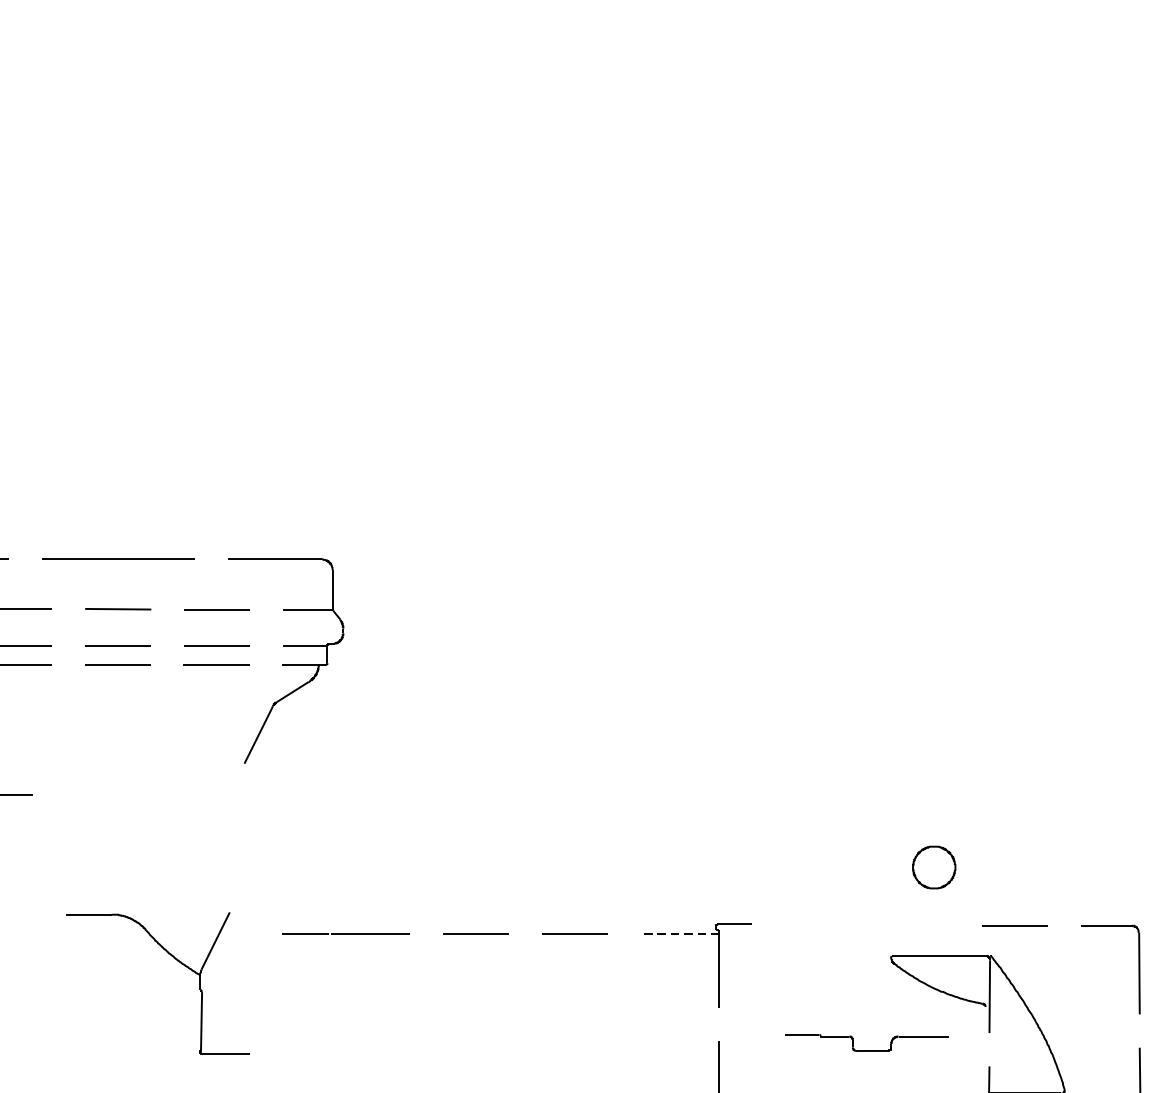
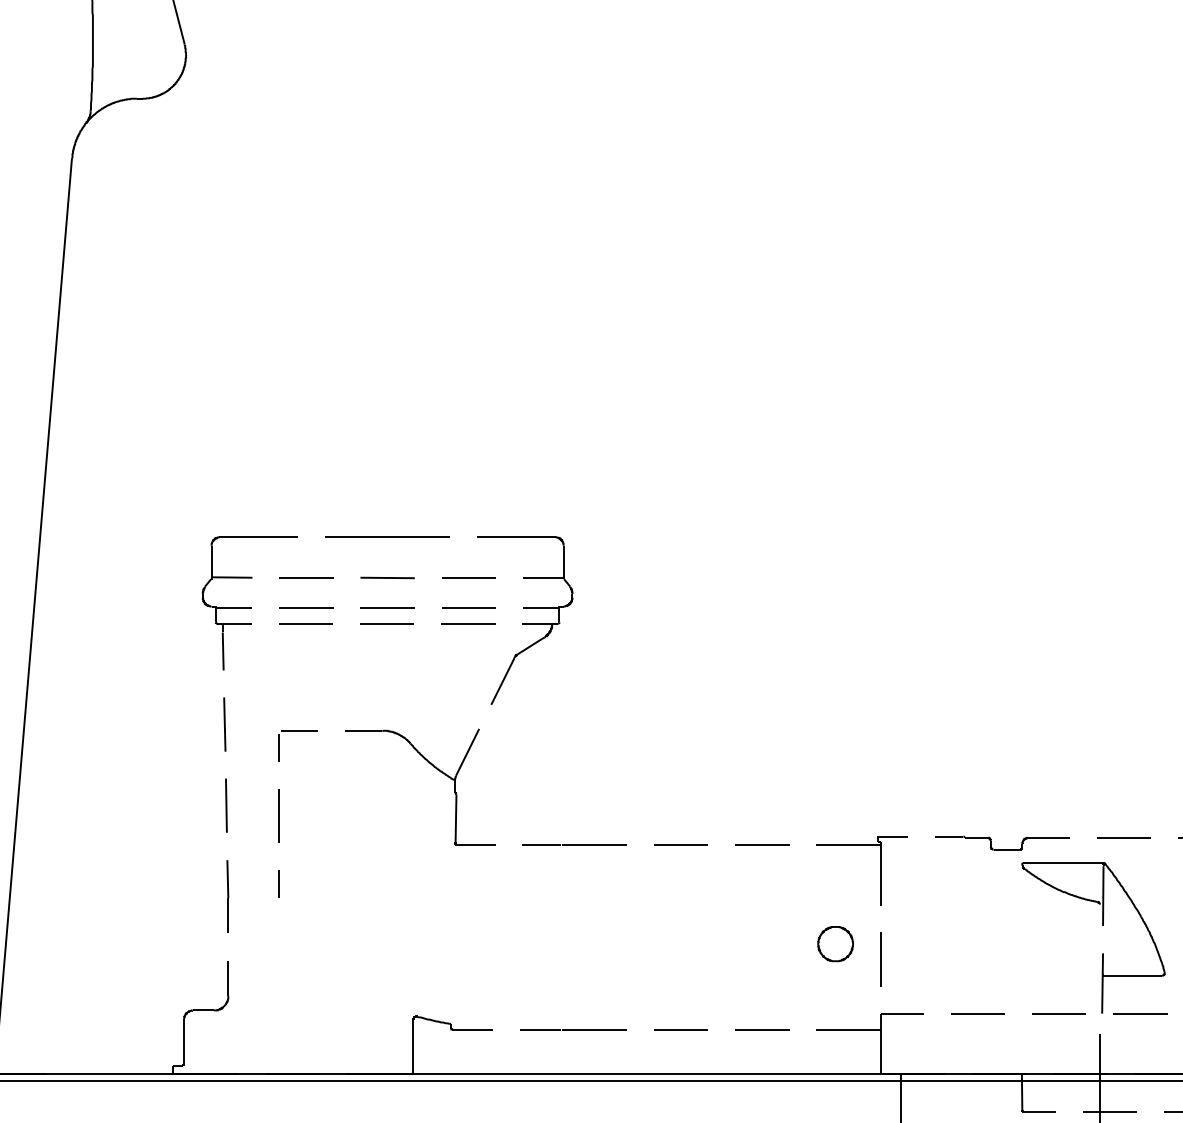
part: (934, 868) -> (835, 944), moved
line: (679, 933) -> (848, 844), dashed -> solid
part: (174, 959) -> (433, 767), moved
part: (867, 1050) -> (1002, 849), moved

